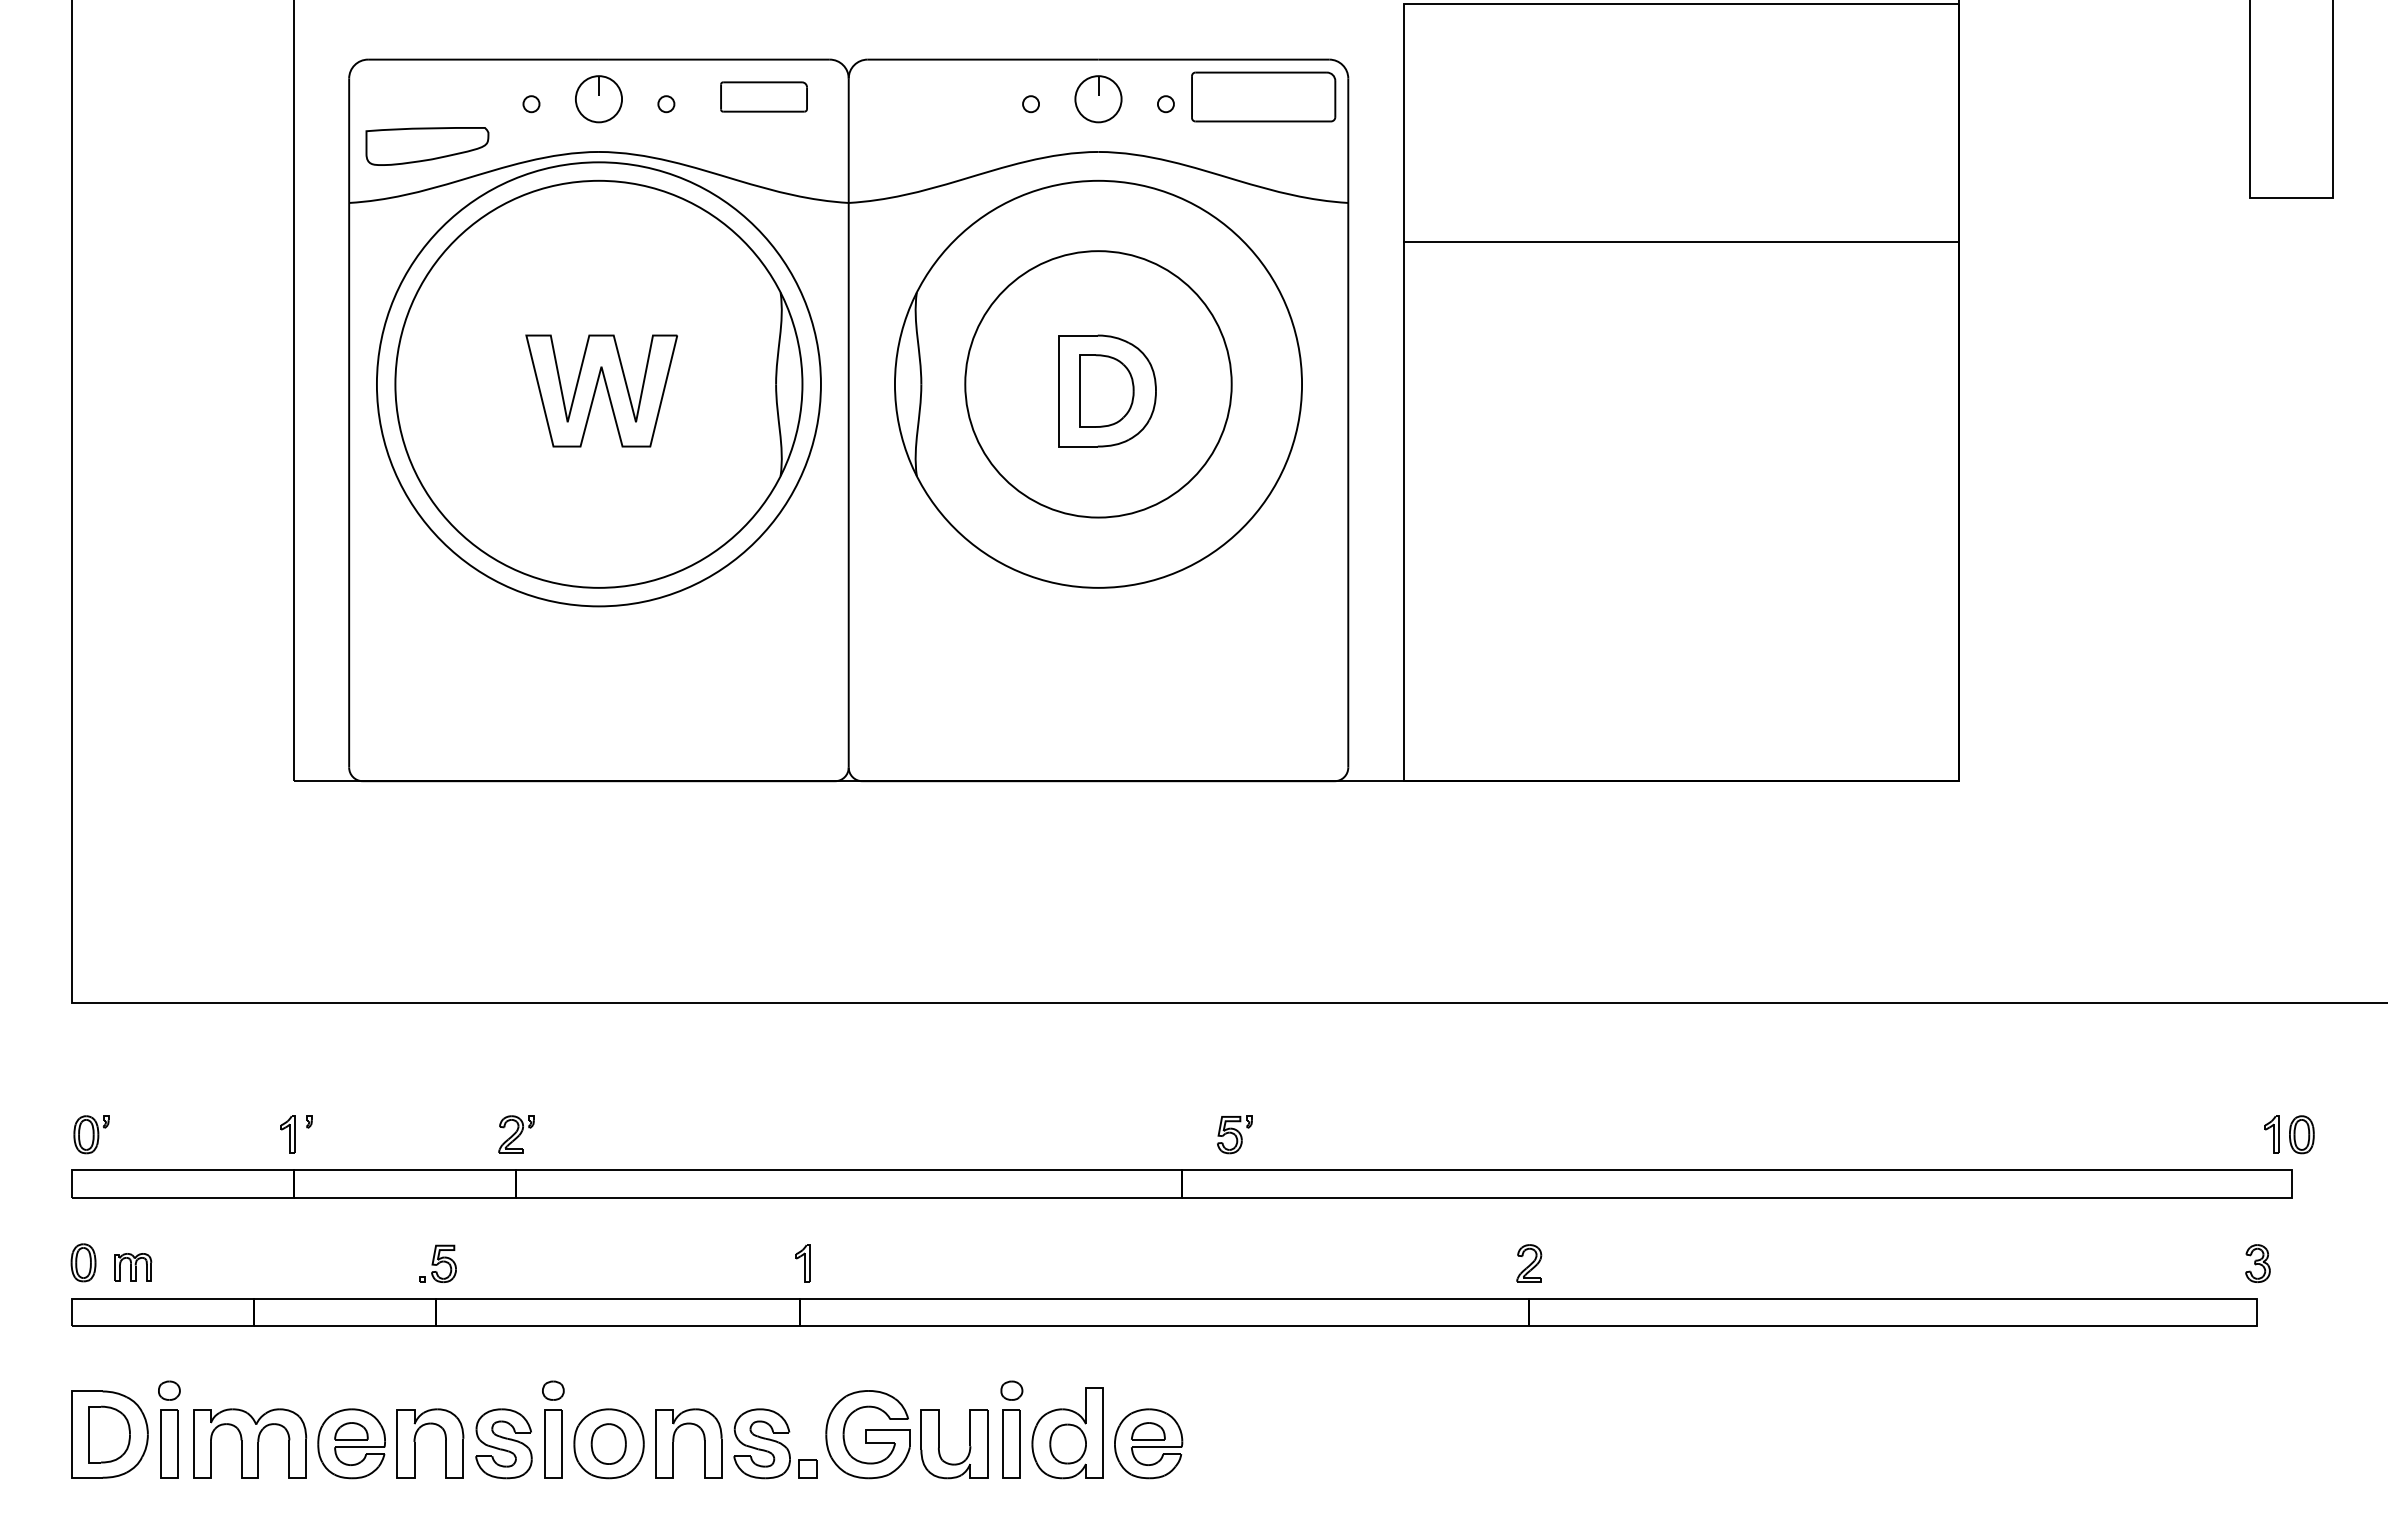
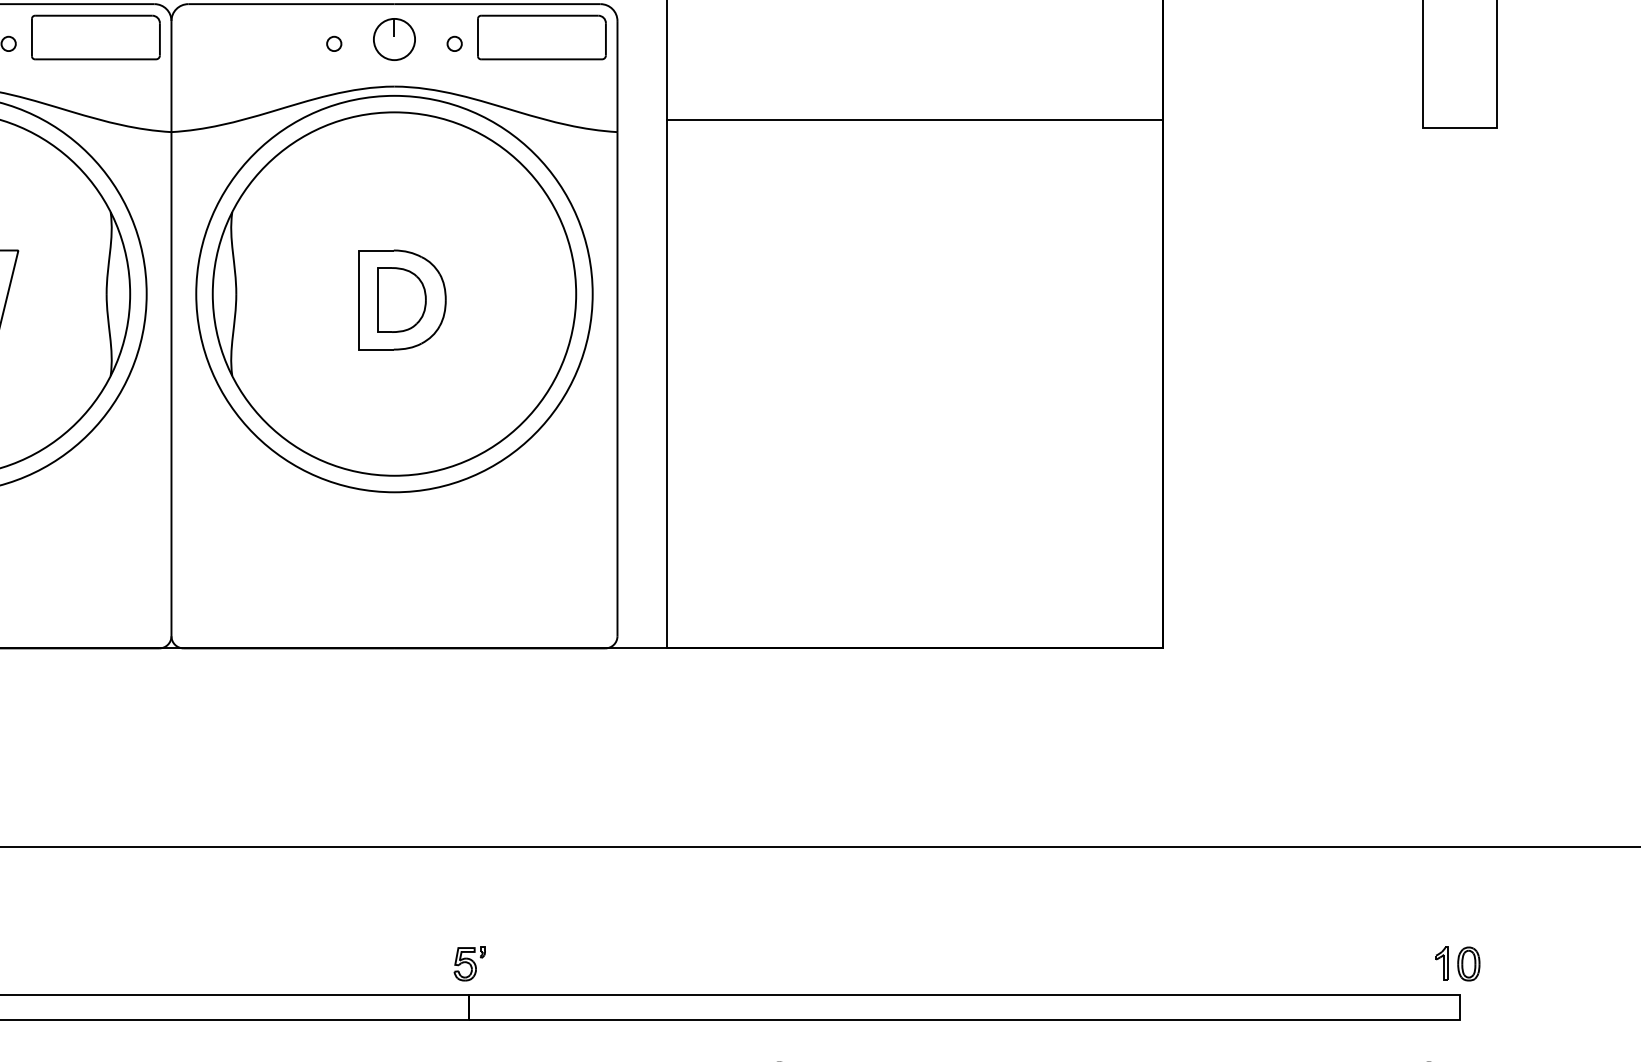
part: (763, 96) -> (95, 37), size x1.67
line: (1680, 242) -> (914, 120), moved
circle: (1098, 384) -> (394, 294), size x1.67
part: (1234, 1134) -> (469, 963), moved

